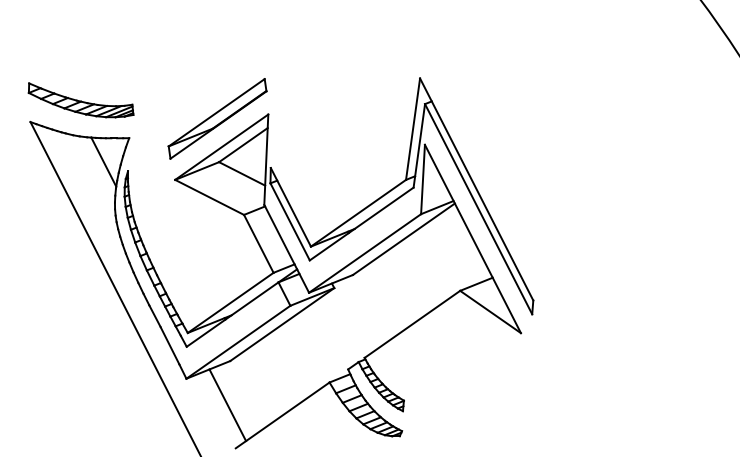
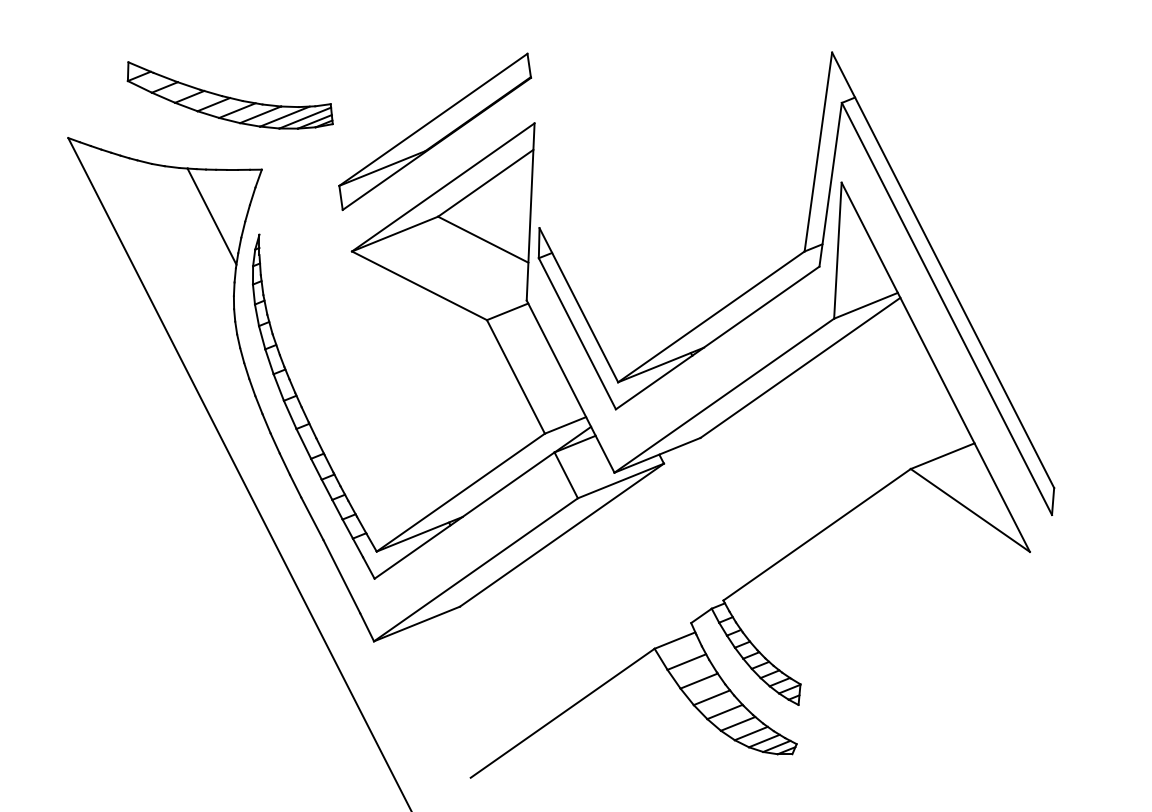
part: (80, 100) -> (229, 95), moved
line: (227, 405) -> (454, 693), removed

